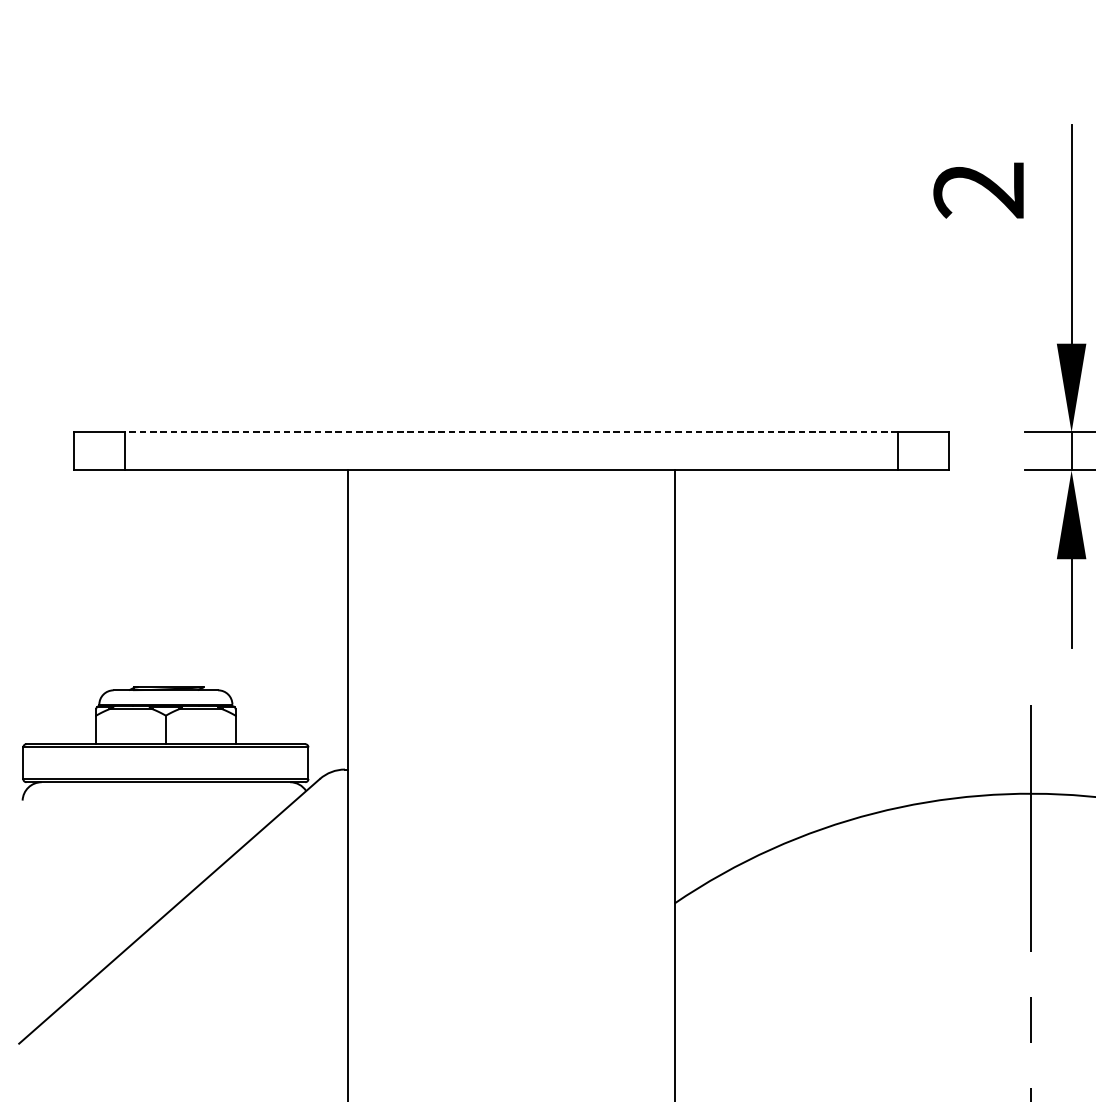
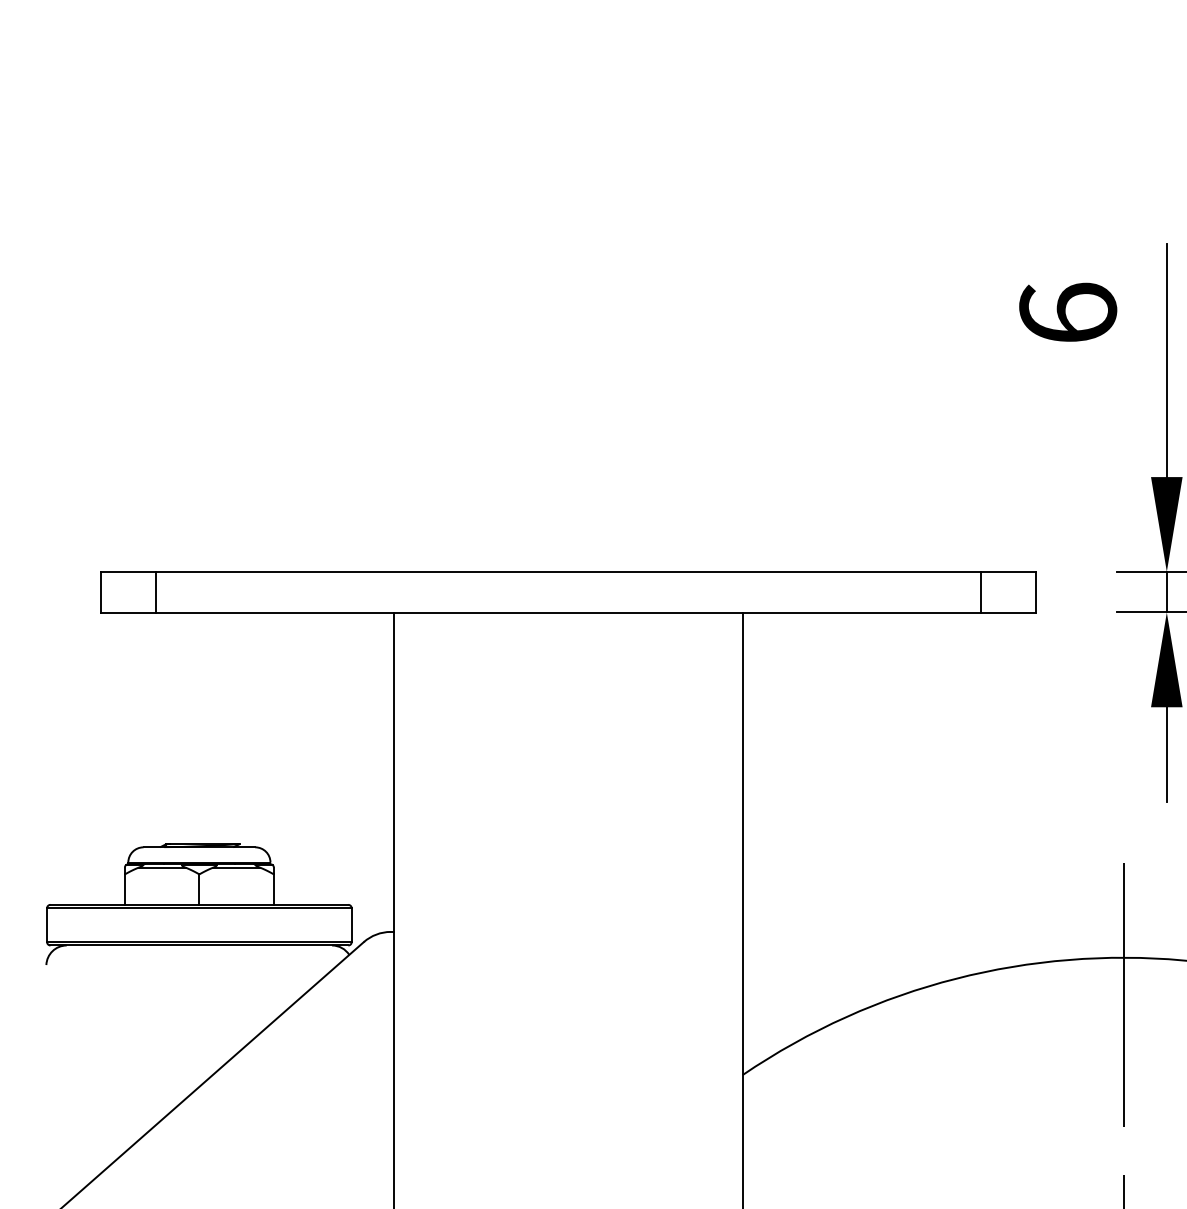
text: (979, 189) -> (1068, 312), 2 -> 6
line: (511, 432) -> (568, 571), dashed -> solid

